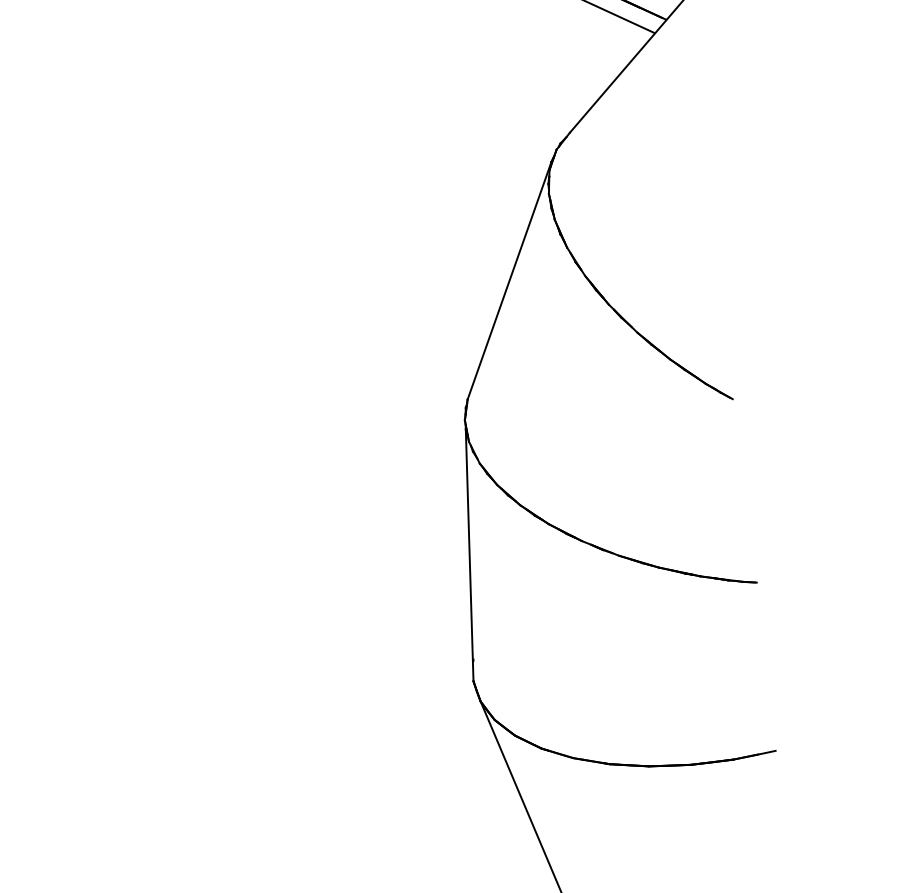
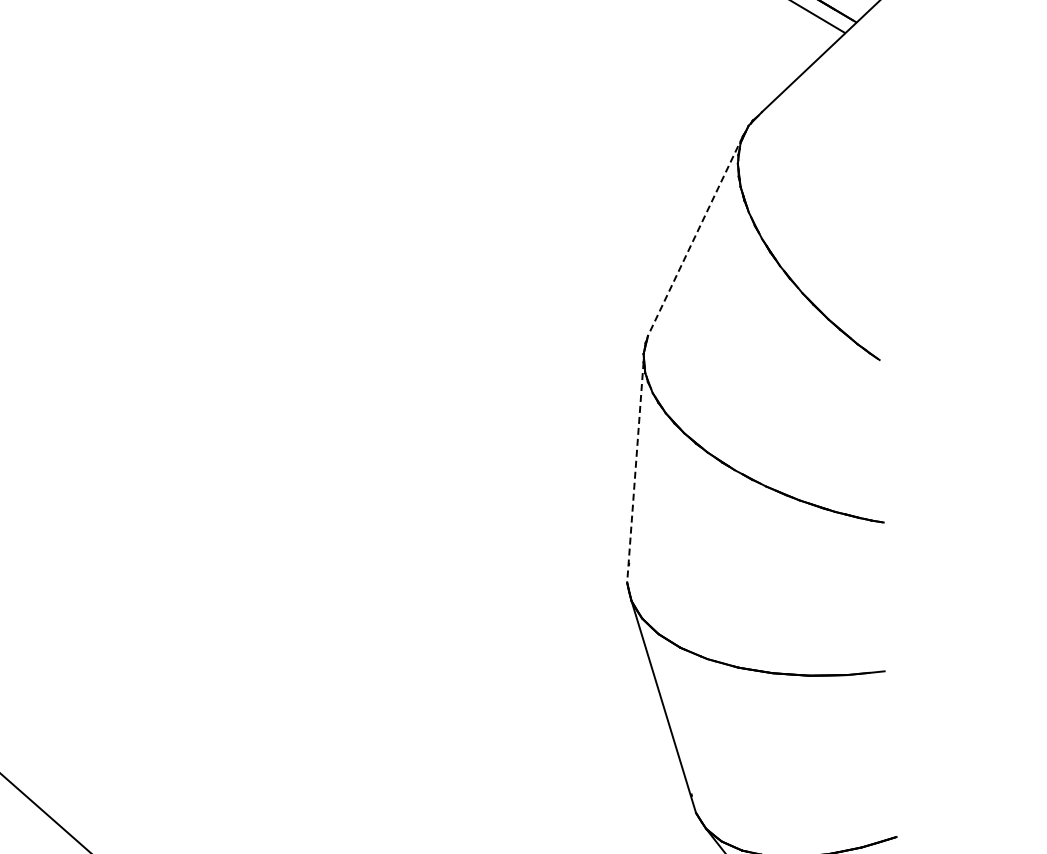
line: (509, 281) -> (695, 236), solid -> dashed
line: (469, 555) -> (635, 472), solid -> dashed

